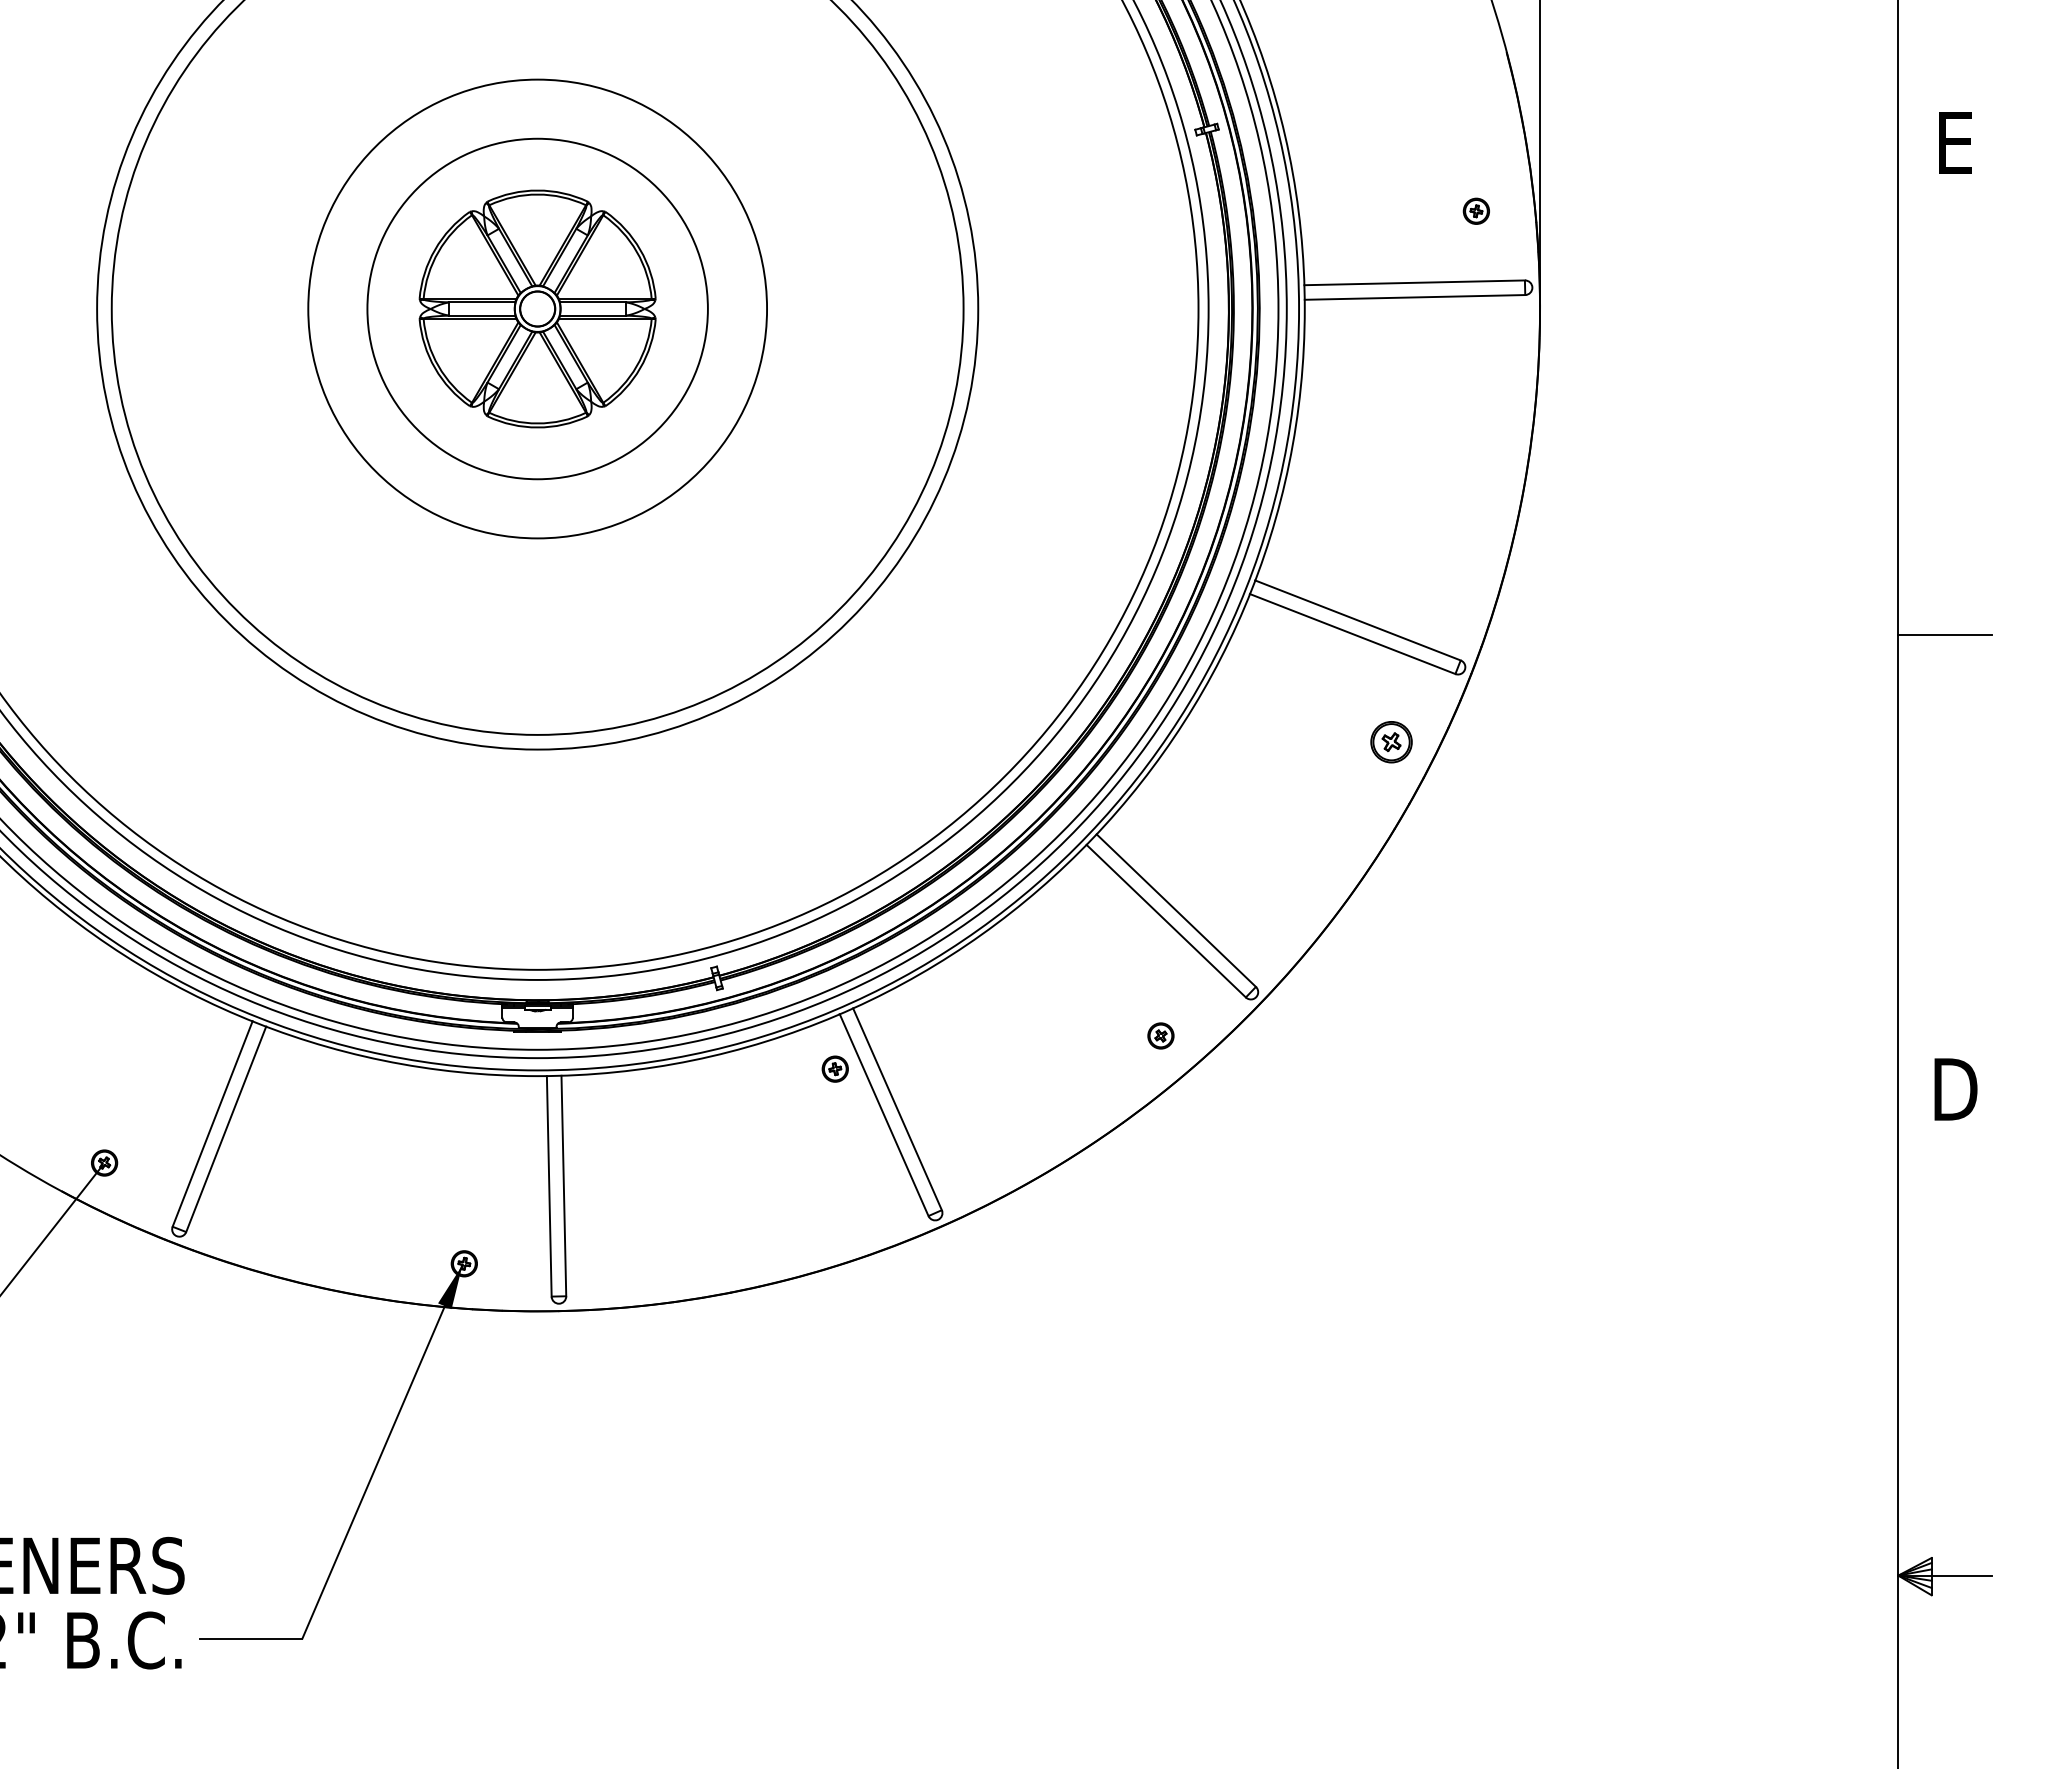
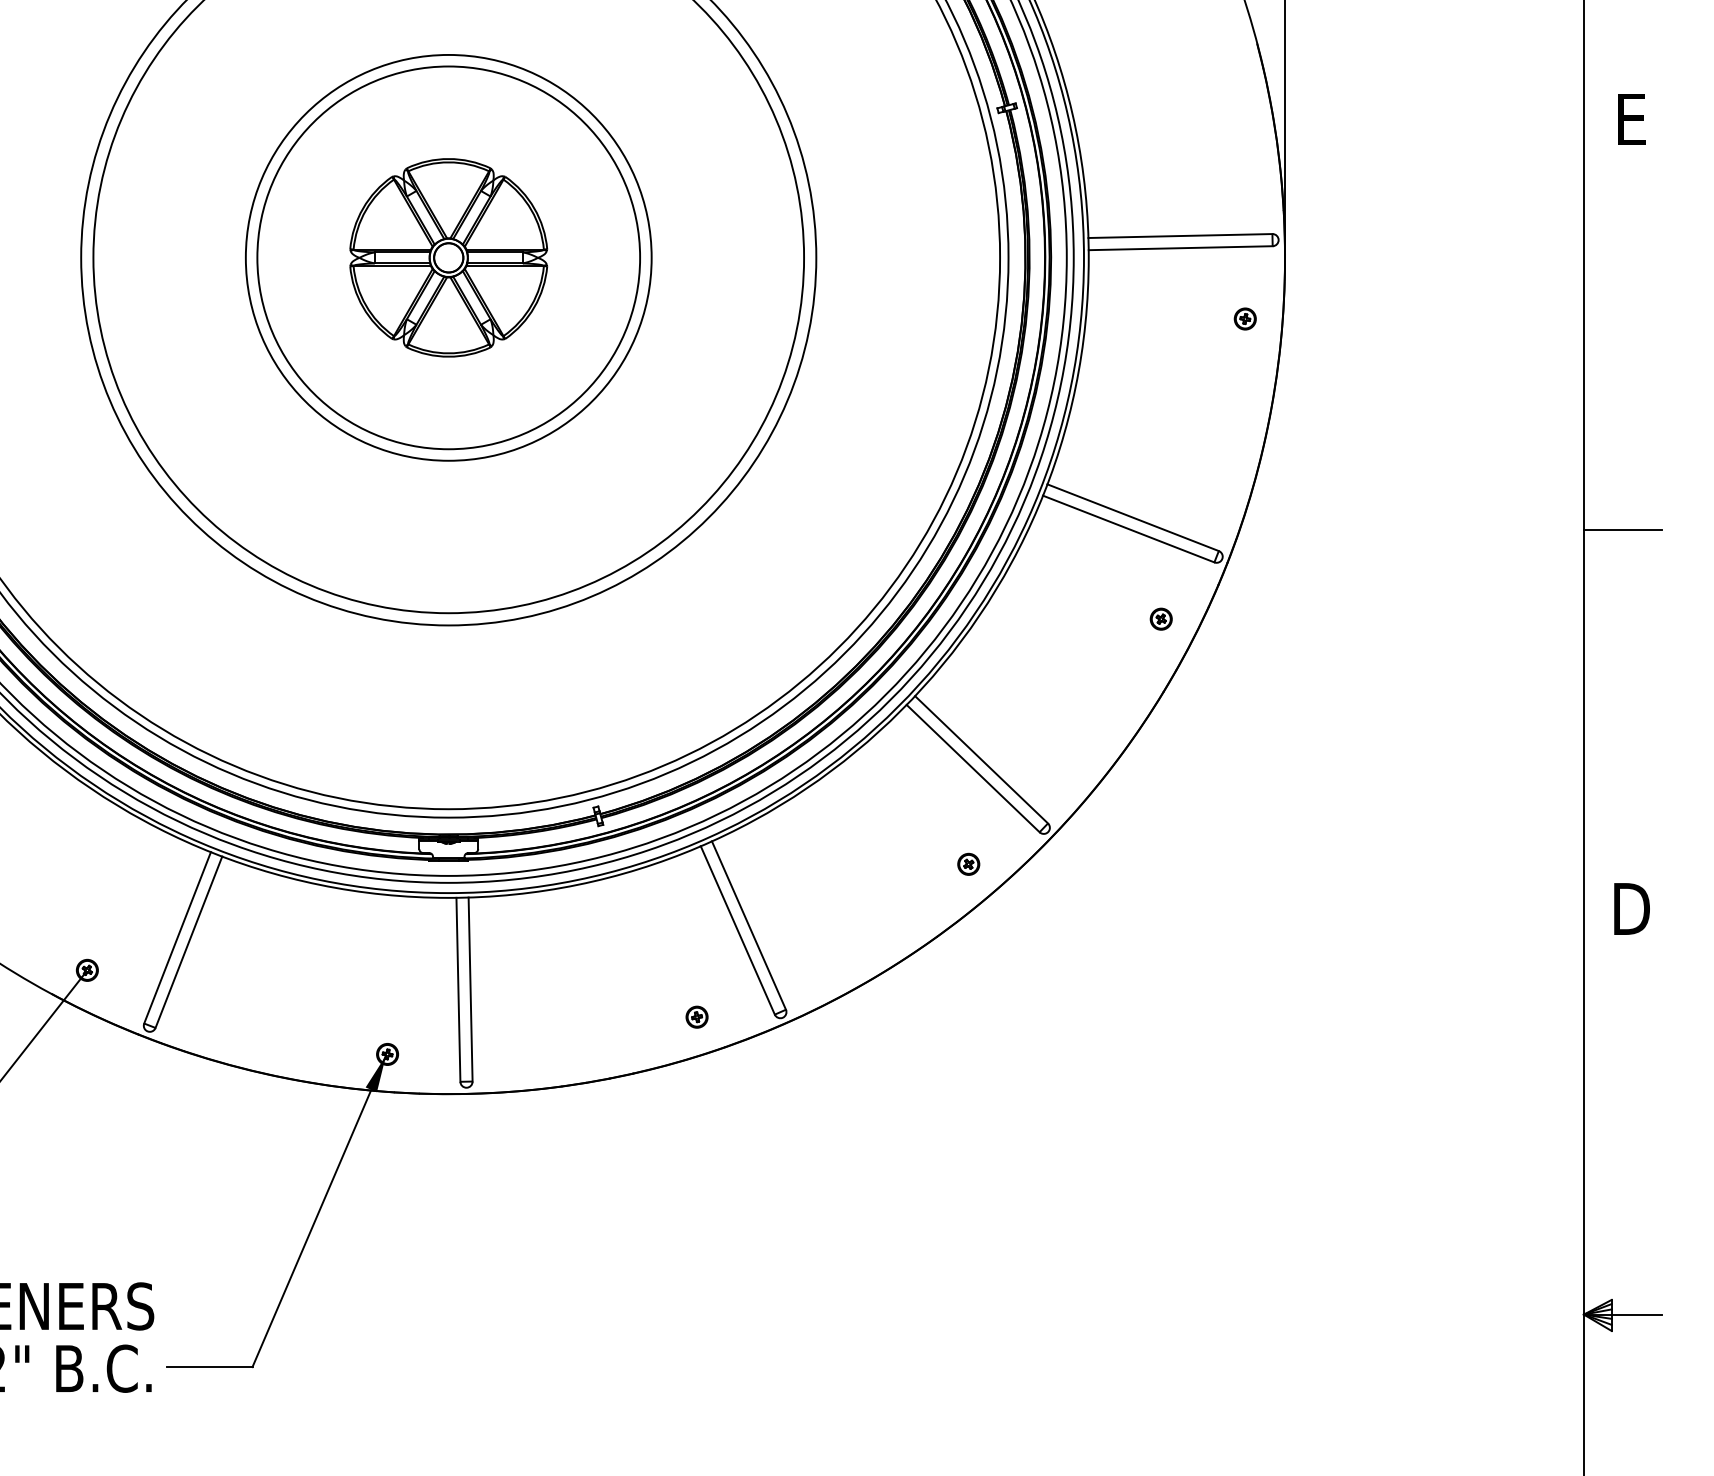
part: (1475, 210) -> (1244, 318), moved
circle: (537, 308) -> (448, 257), size x1.43
part: (1391, 741) -> (1161, 618), size x0.62
part: (834, 1068) -> (696, 1016), moved

